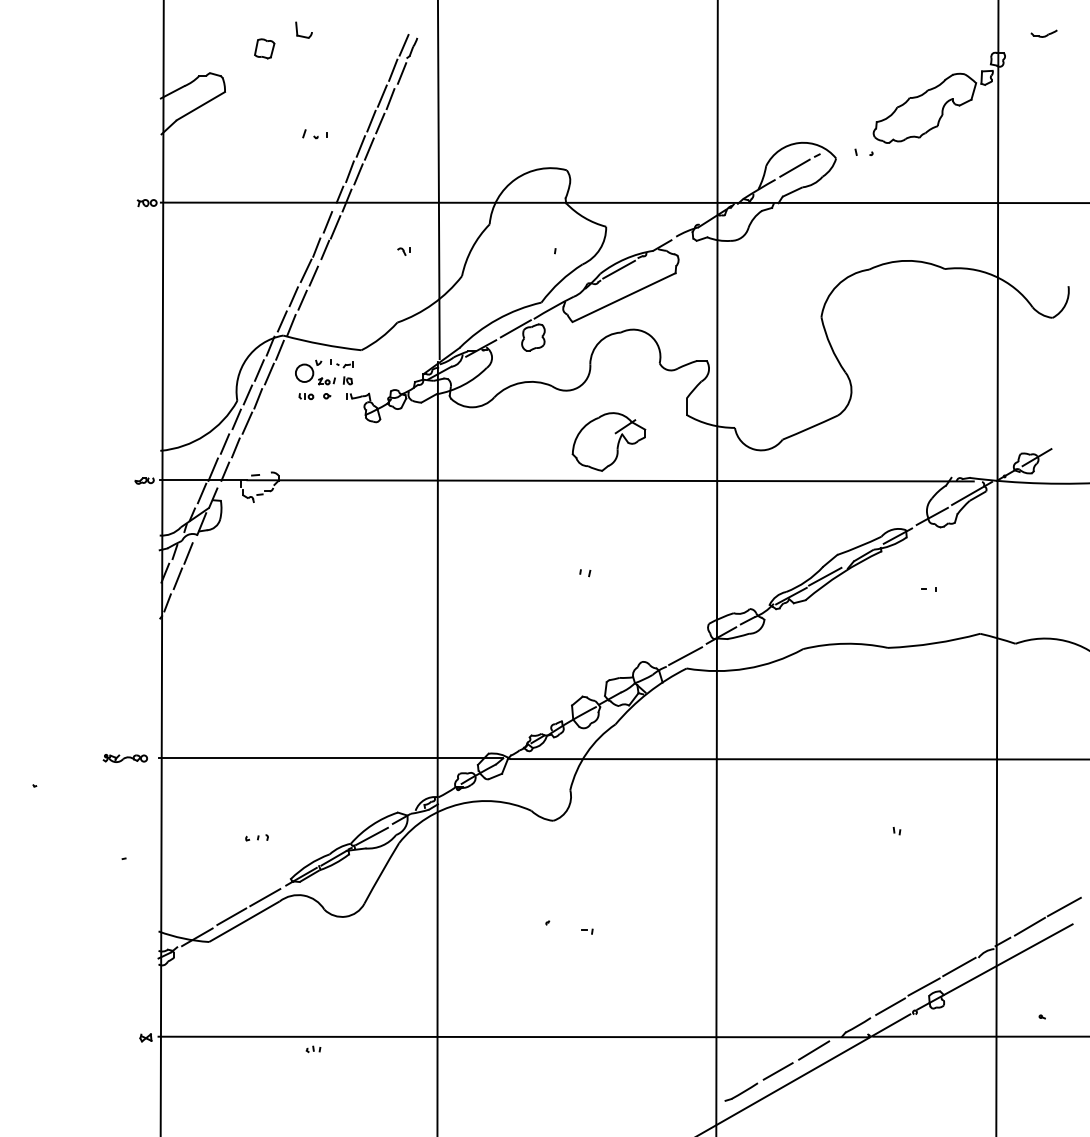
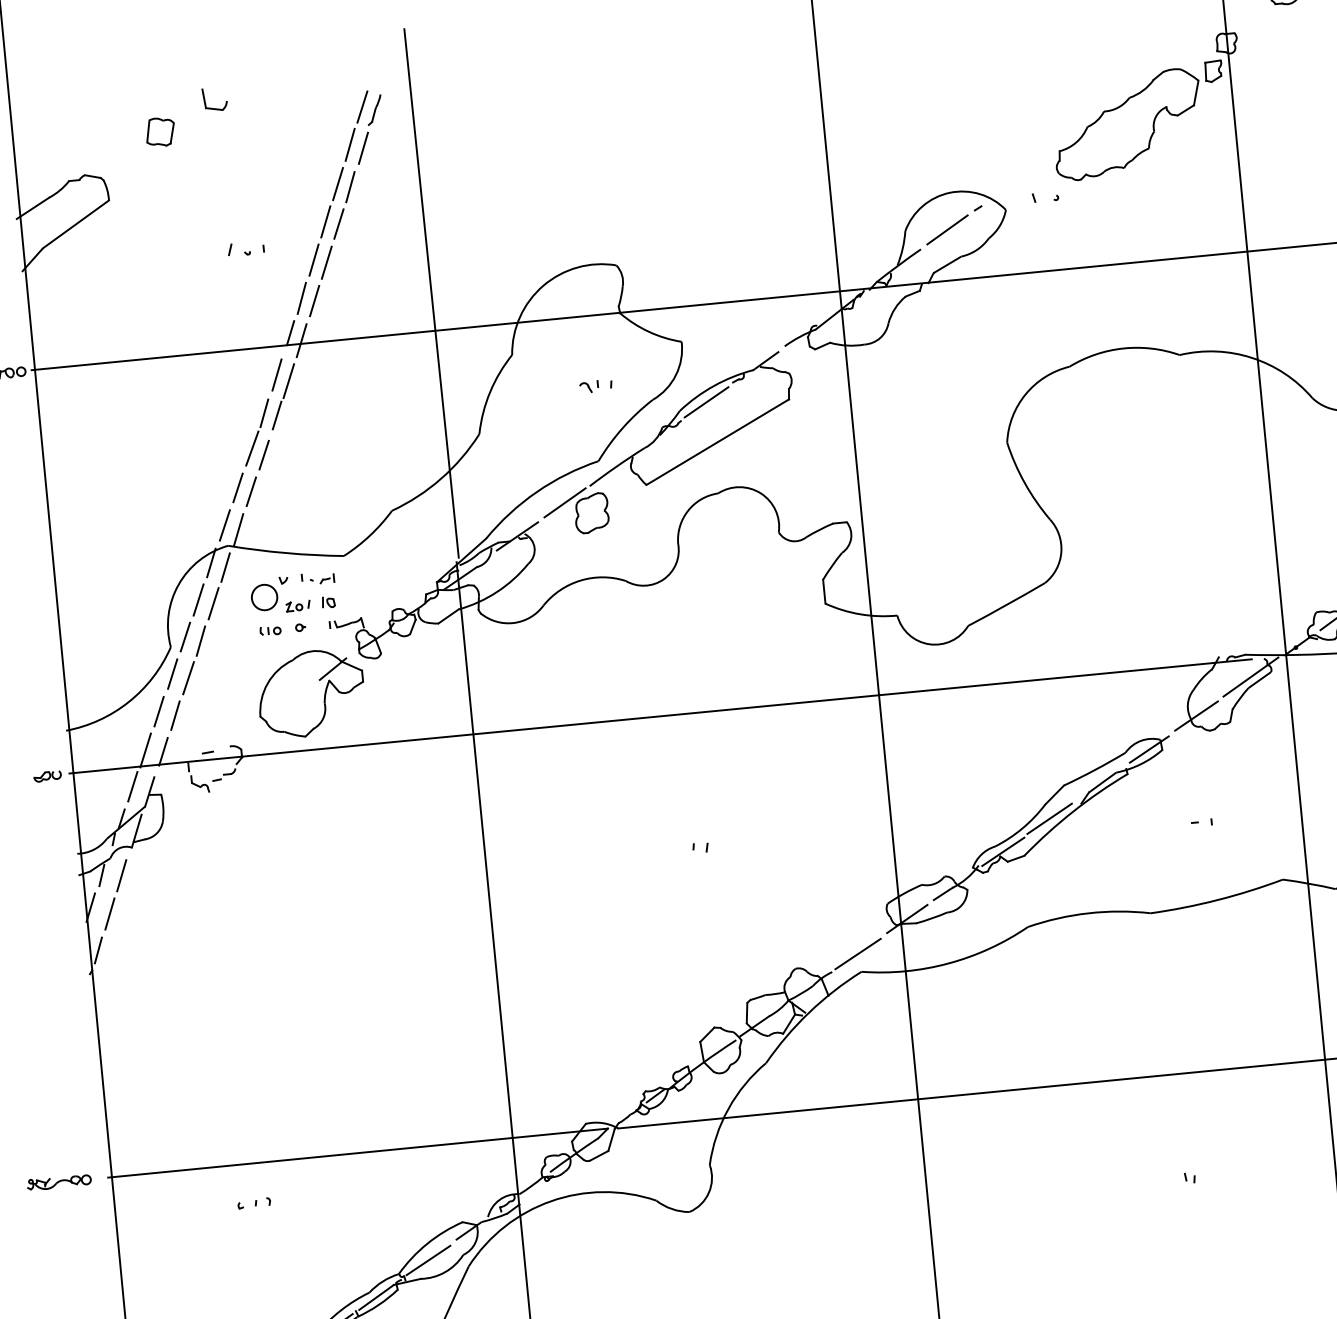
part: (403, 251) -> (588, 387), moved
part: (608, 441) -> (310, 693), moved
part: (256, 837) -> (253, 1202), moved

